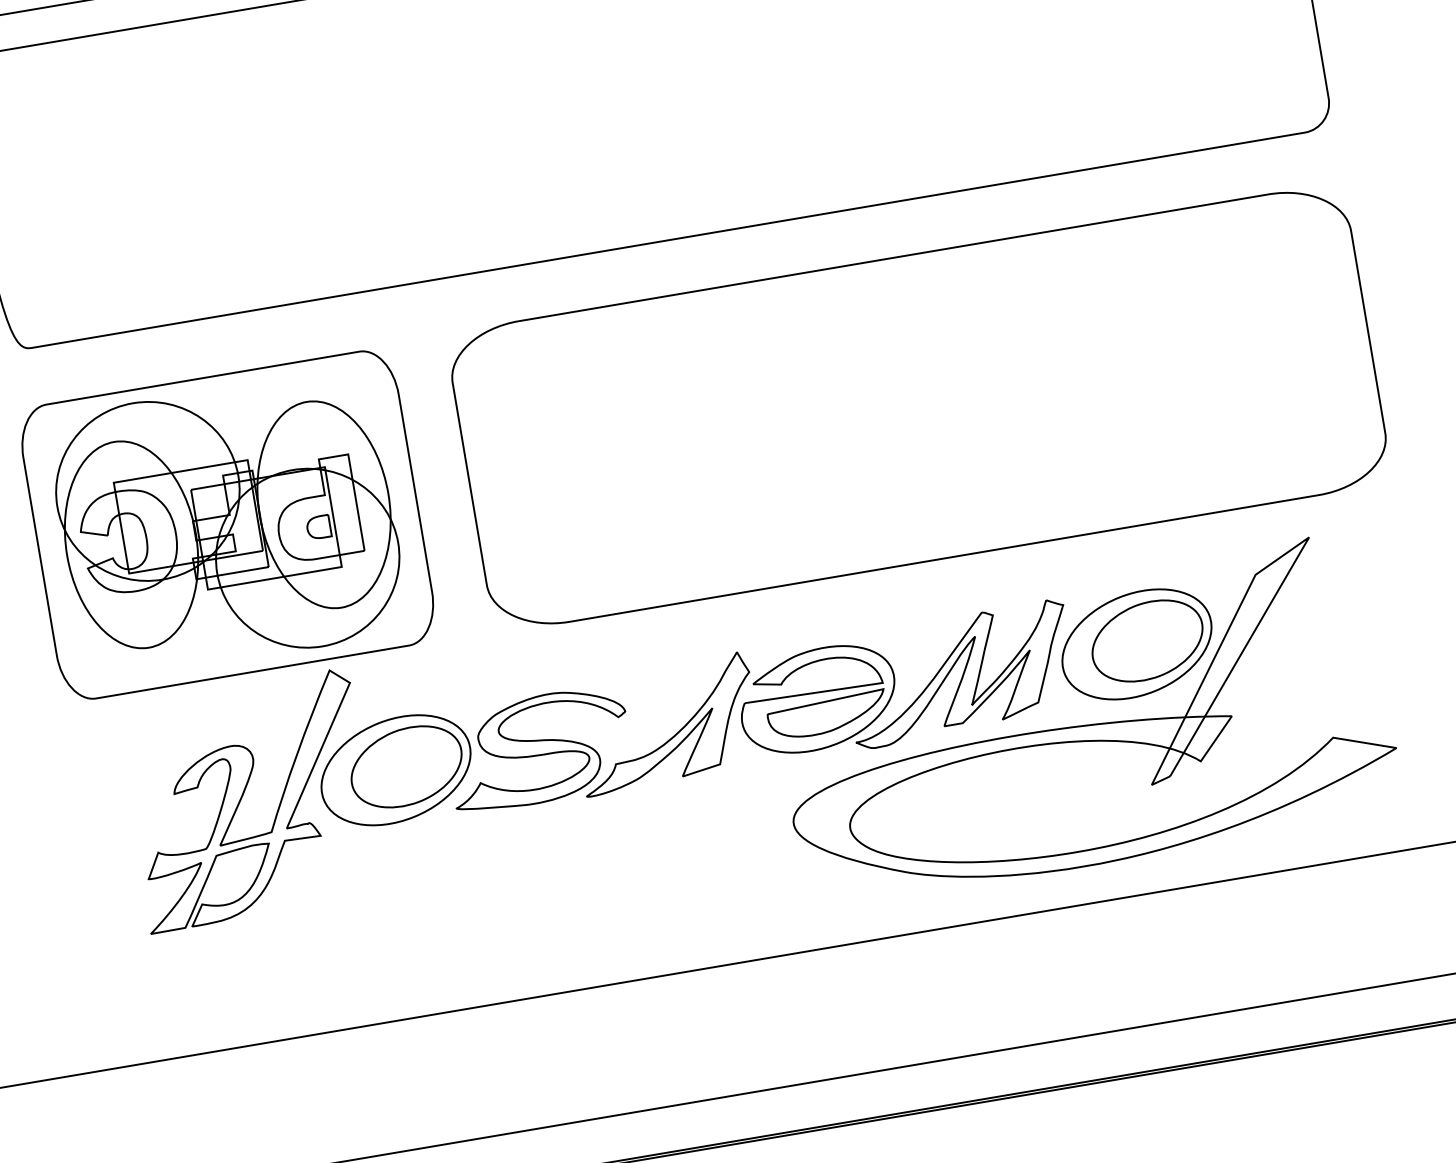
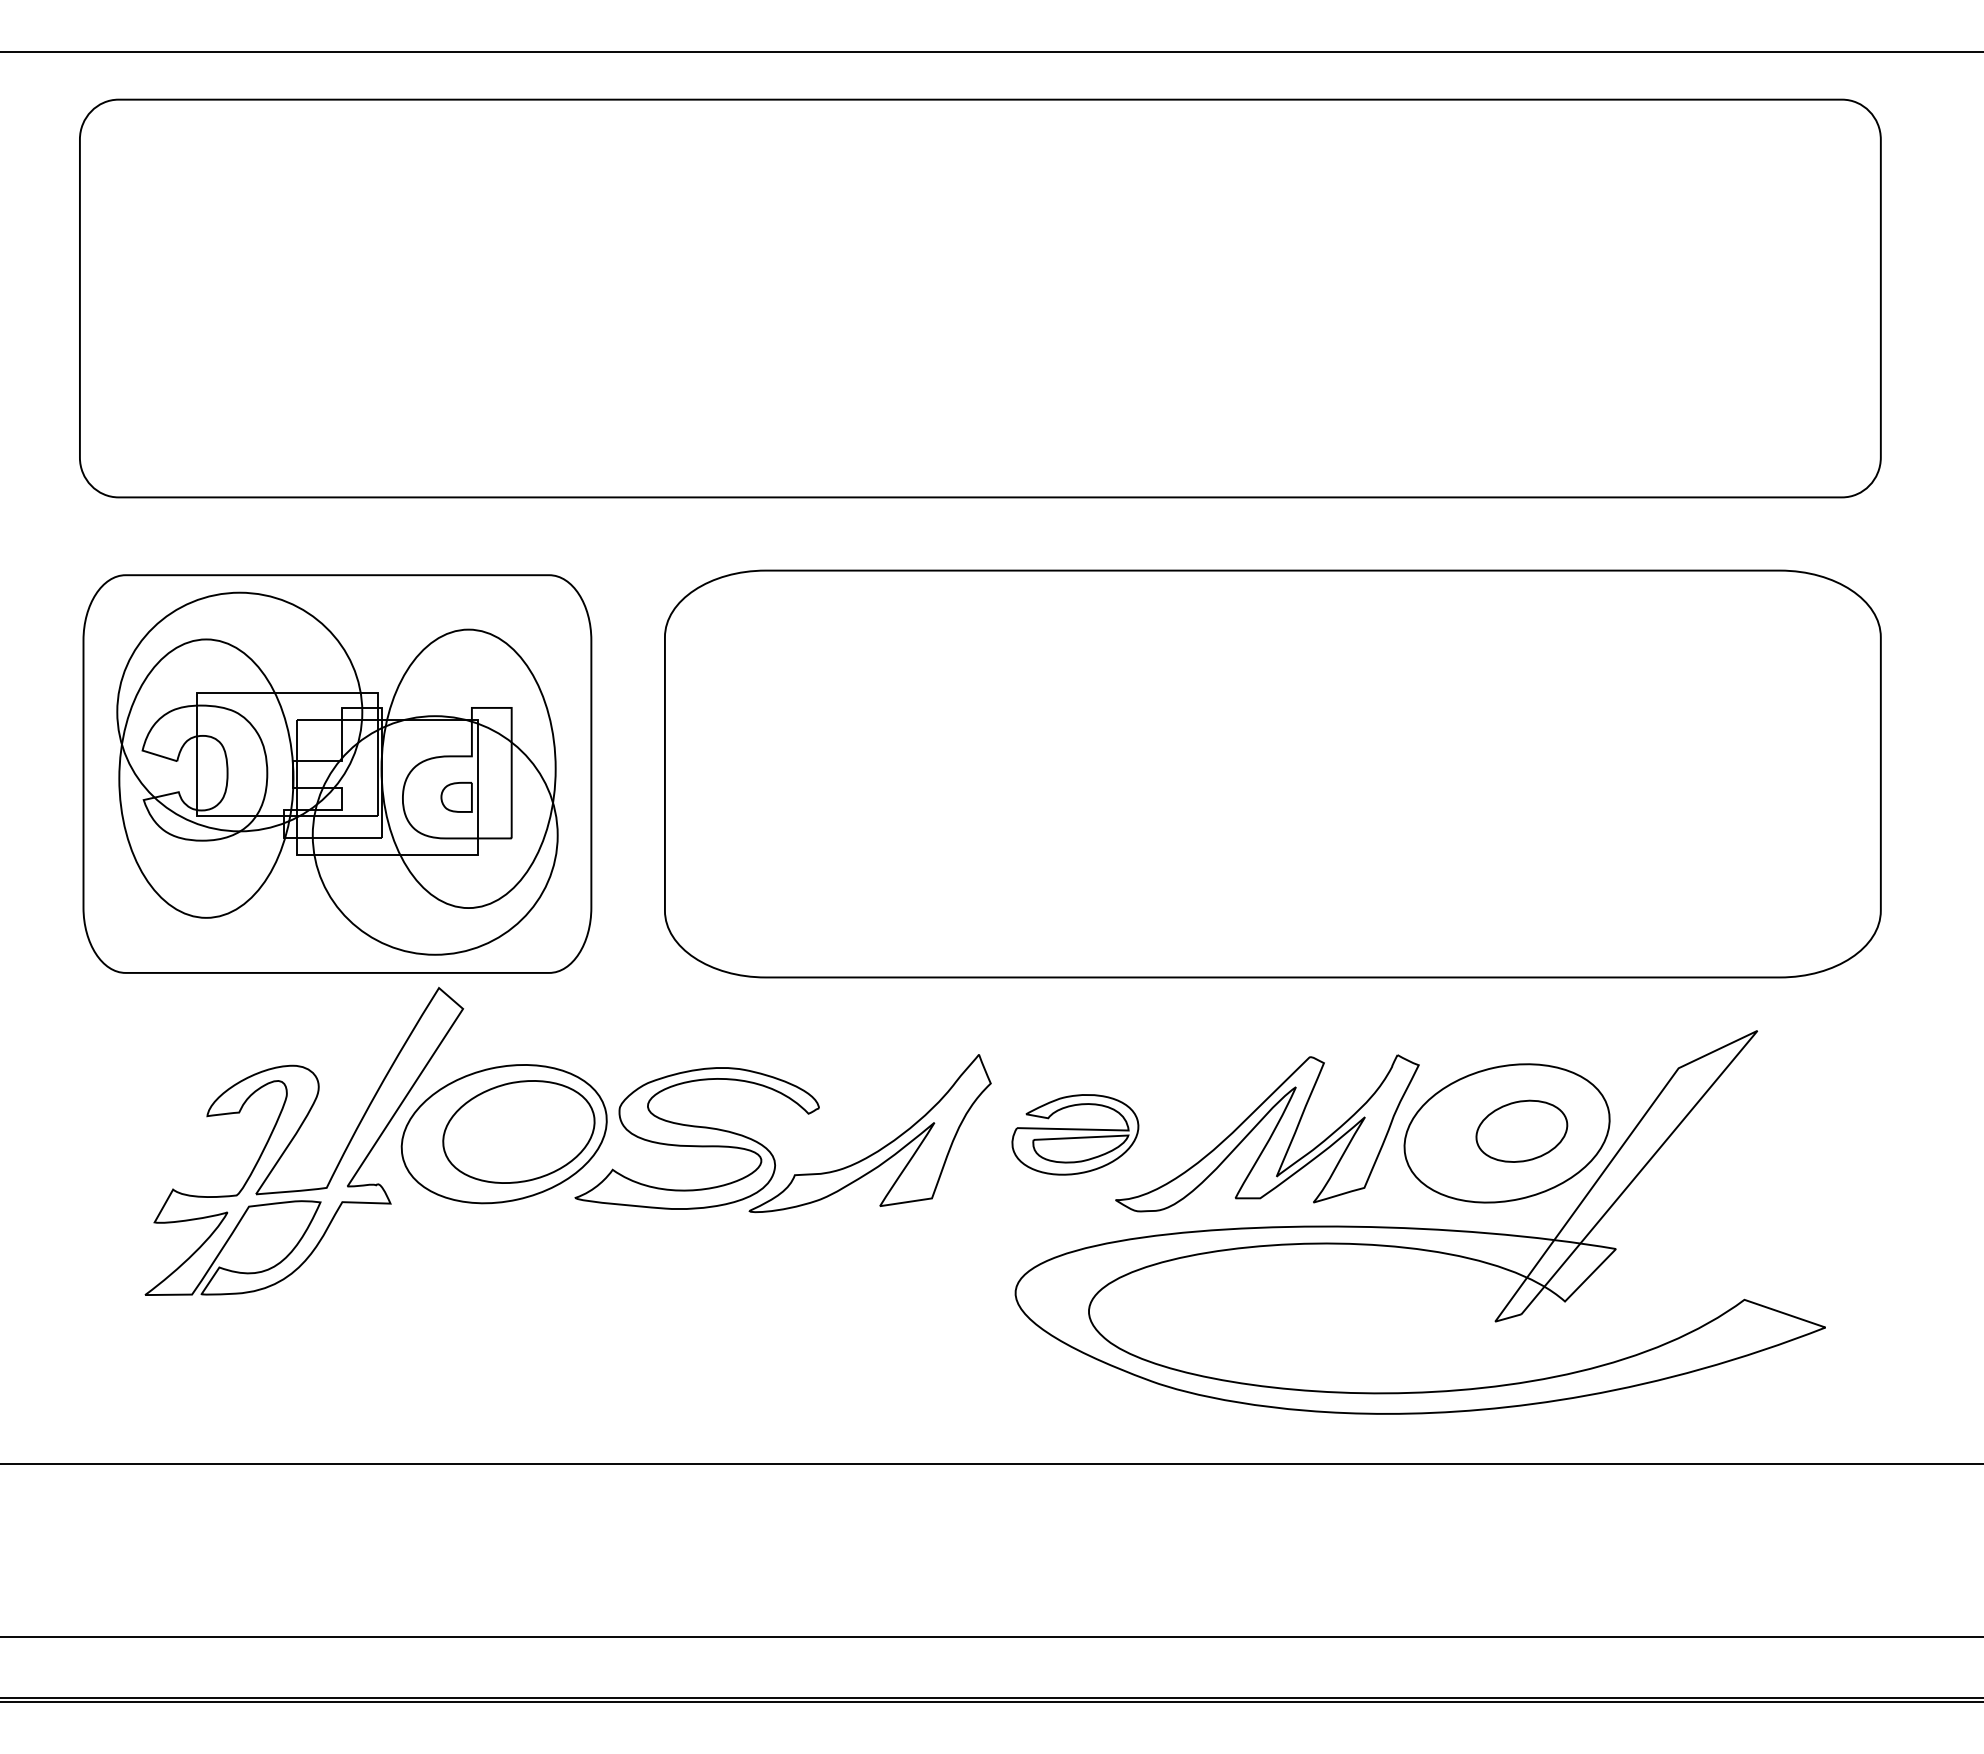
part: (1147, 641) -> (1521, 1131), size x0.6
part: (818, 699) -> (1075, 1134), size x0.6

